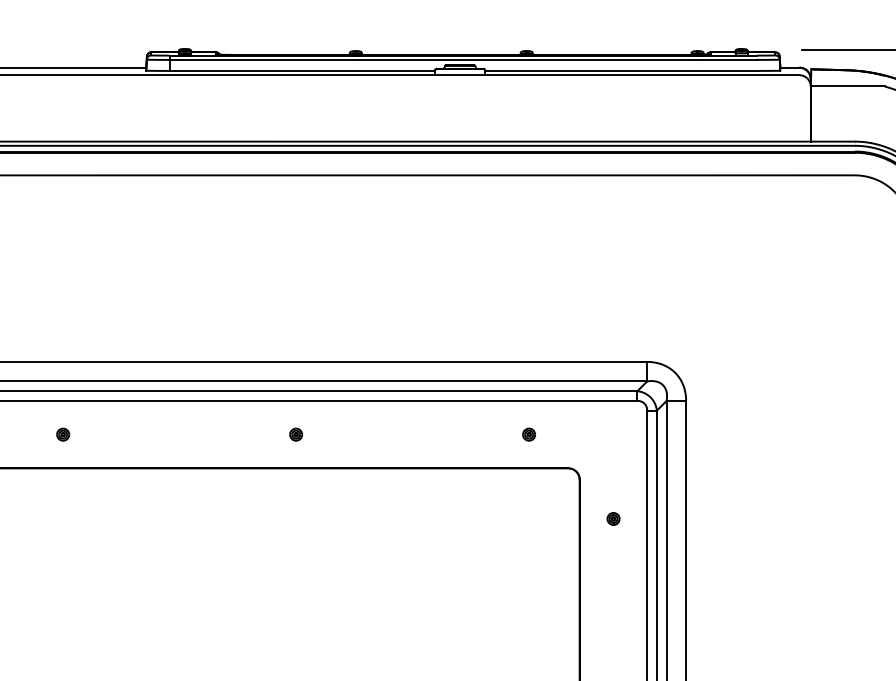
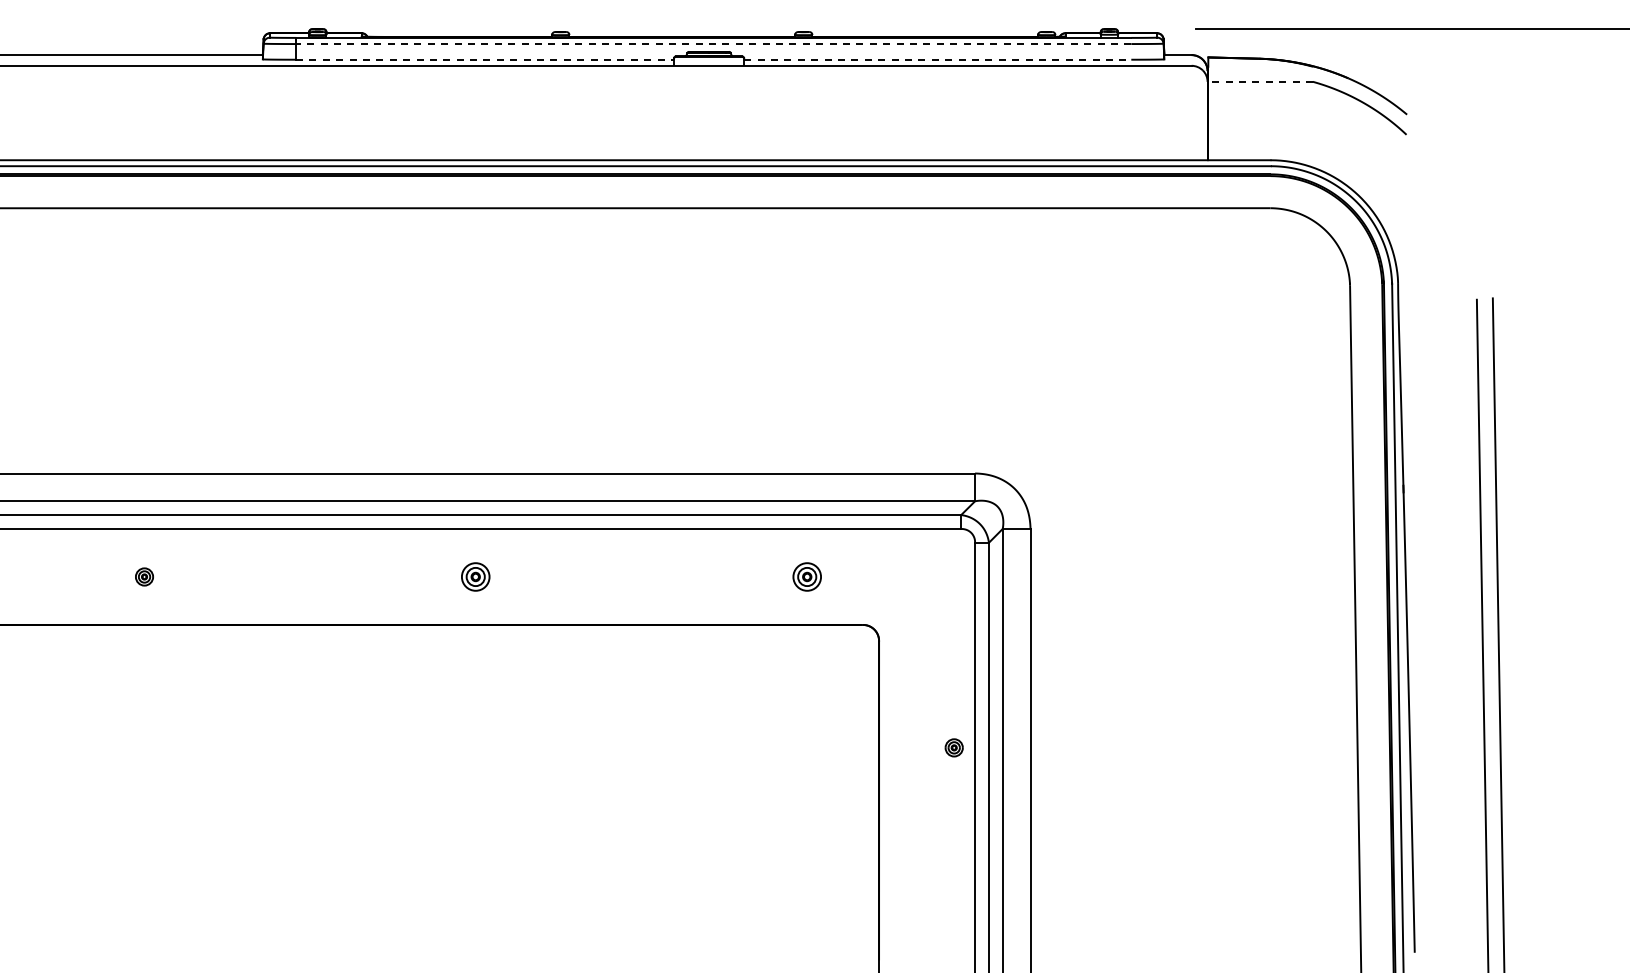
line: (463, 60) -> (713, 44), solid -> dashed
line: (302, 70) -> (484, 59), solid -> dashed
line: (620, 70) -> (937, 59), solid -> dashed
line: (847, 86) -> (1260, 81), solid -> dashed
part: (295, 434) -> (475, 576), size x1.6
part: (528, 434) -> (806, 576), size x1.6
part: (613, 518) -> (953, 747), moved

